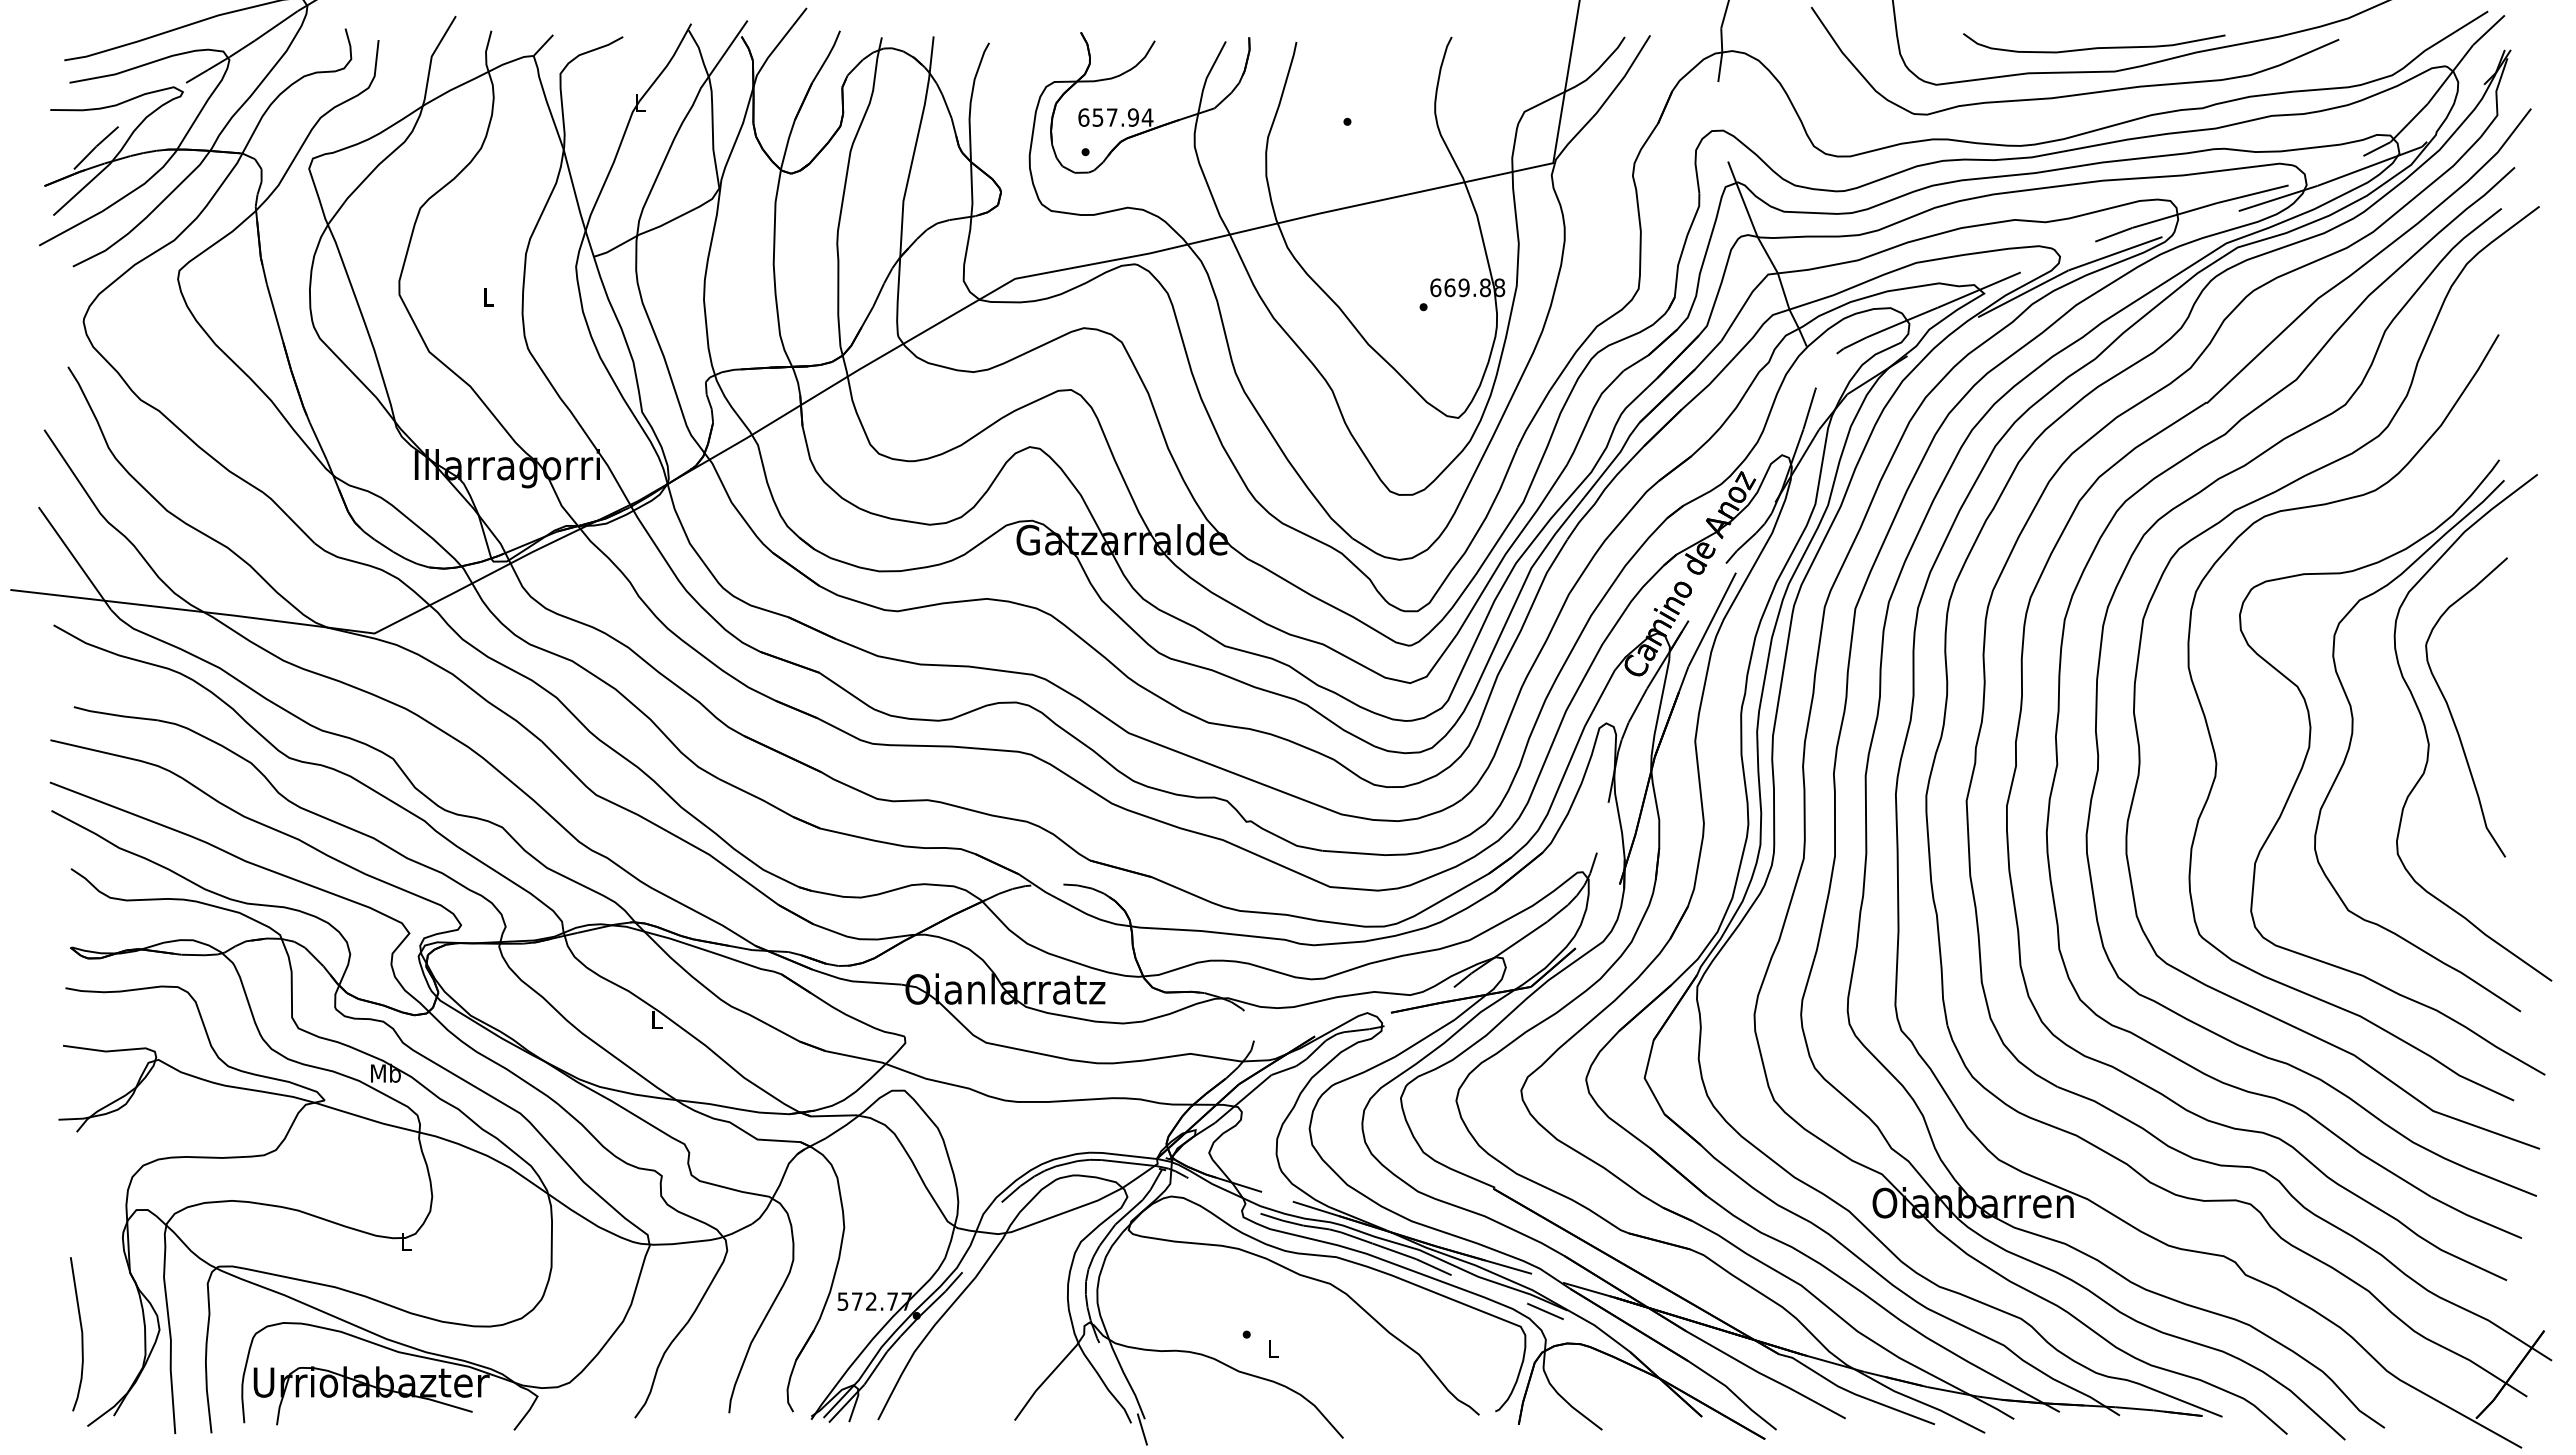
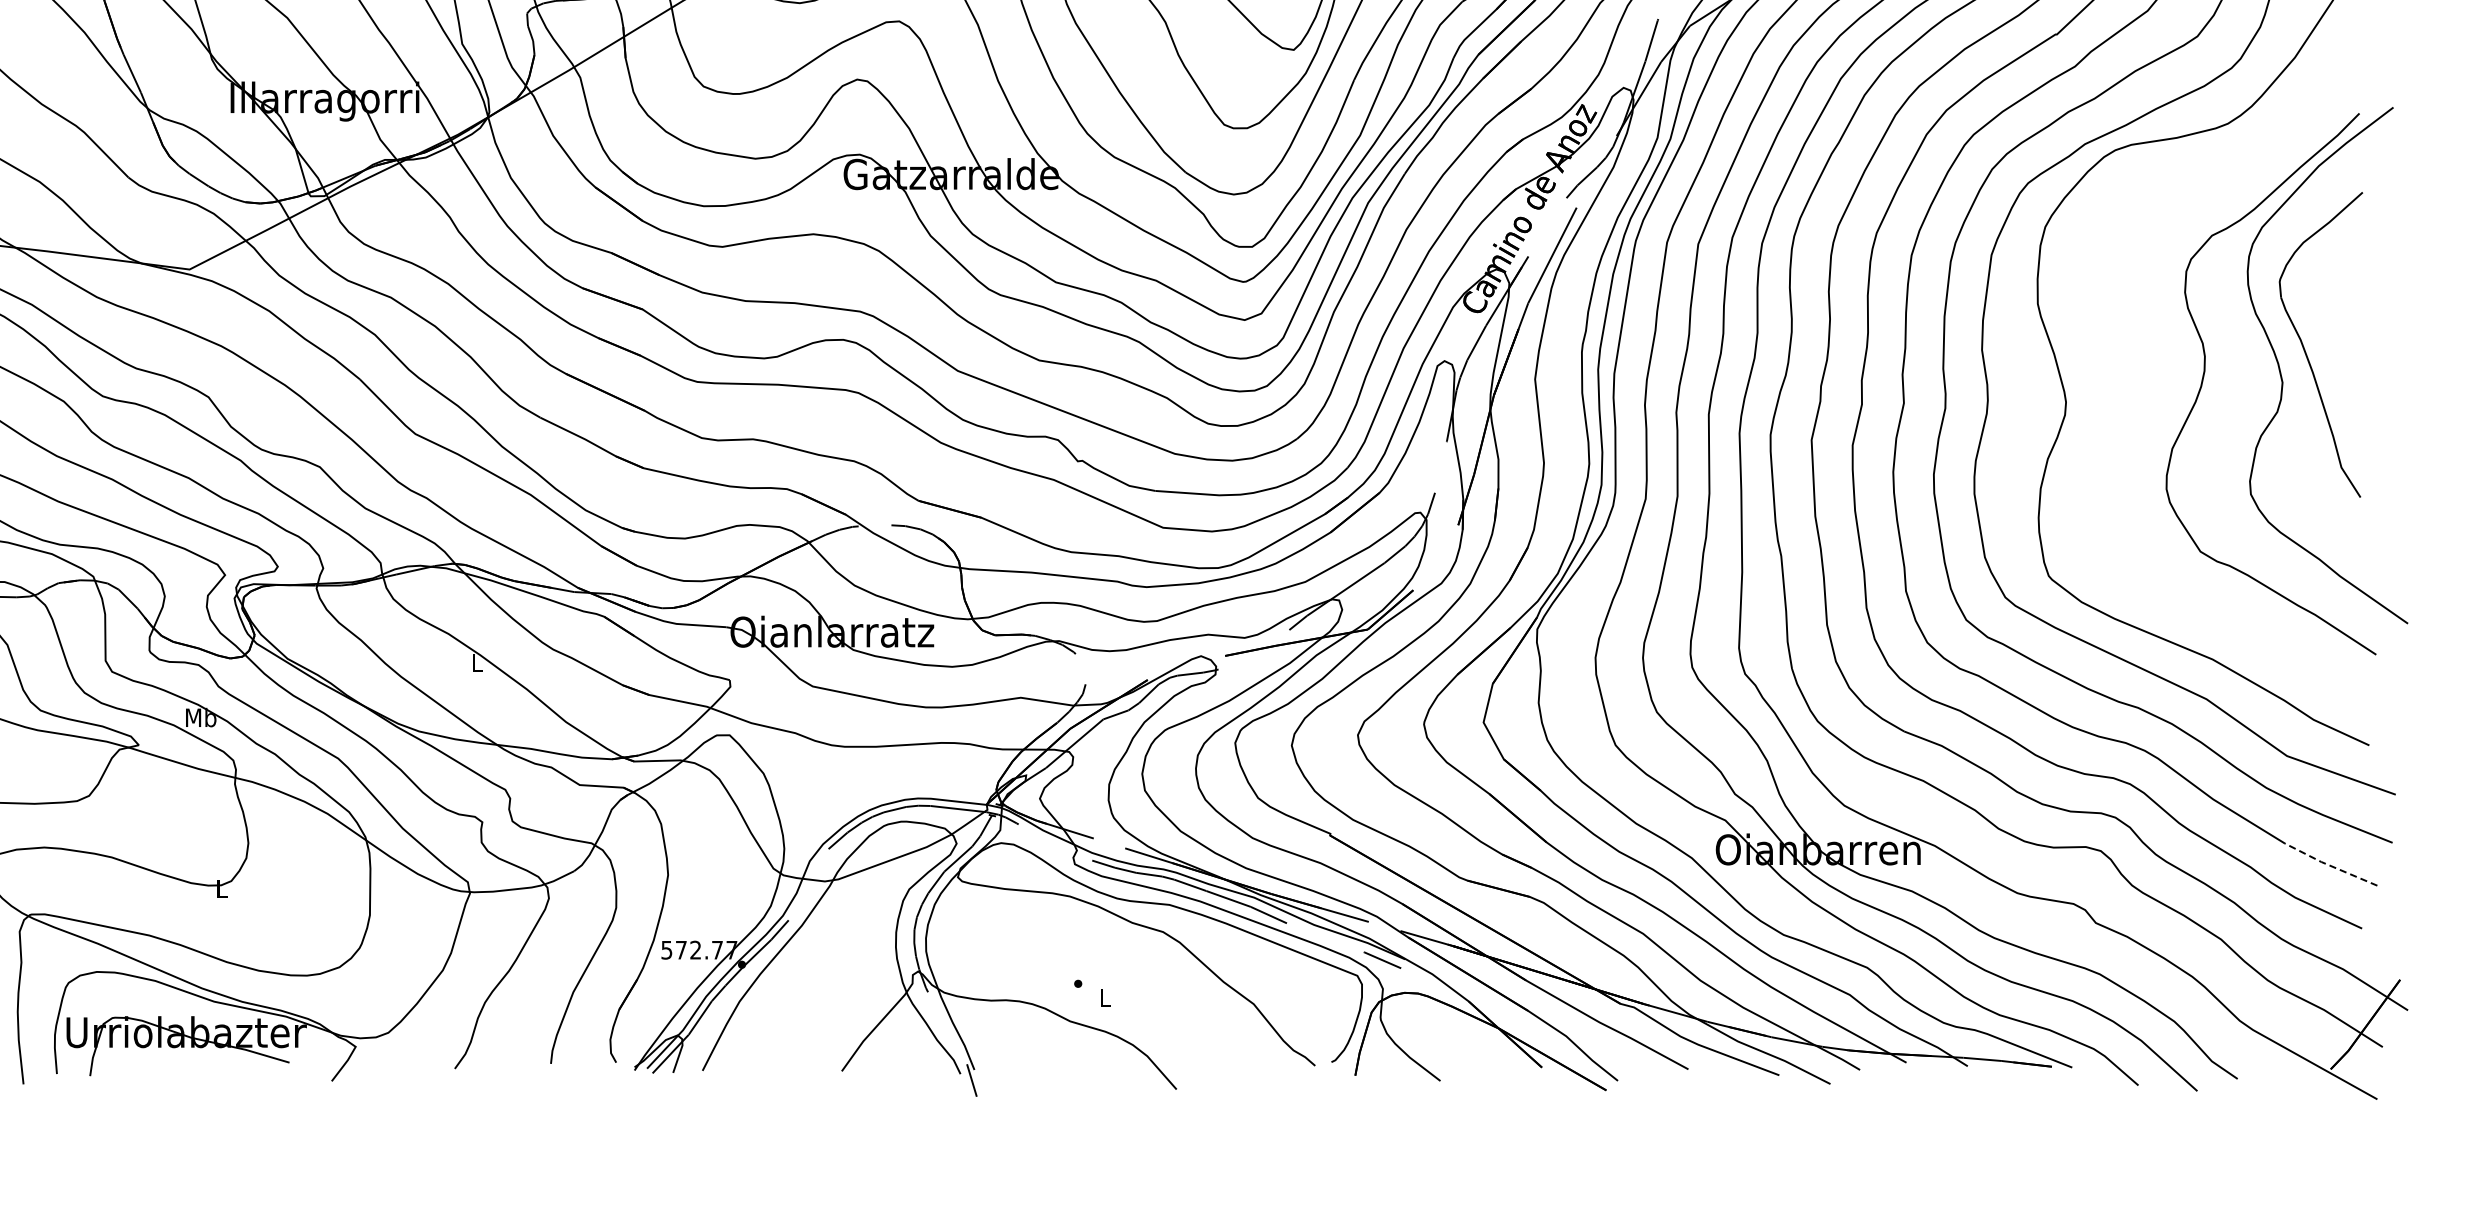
part: (2310, 747) -> (2161, 385), removed
line: (2475, 1218) -> (2330, 865), solid -> dashed

